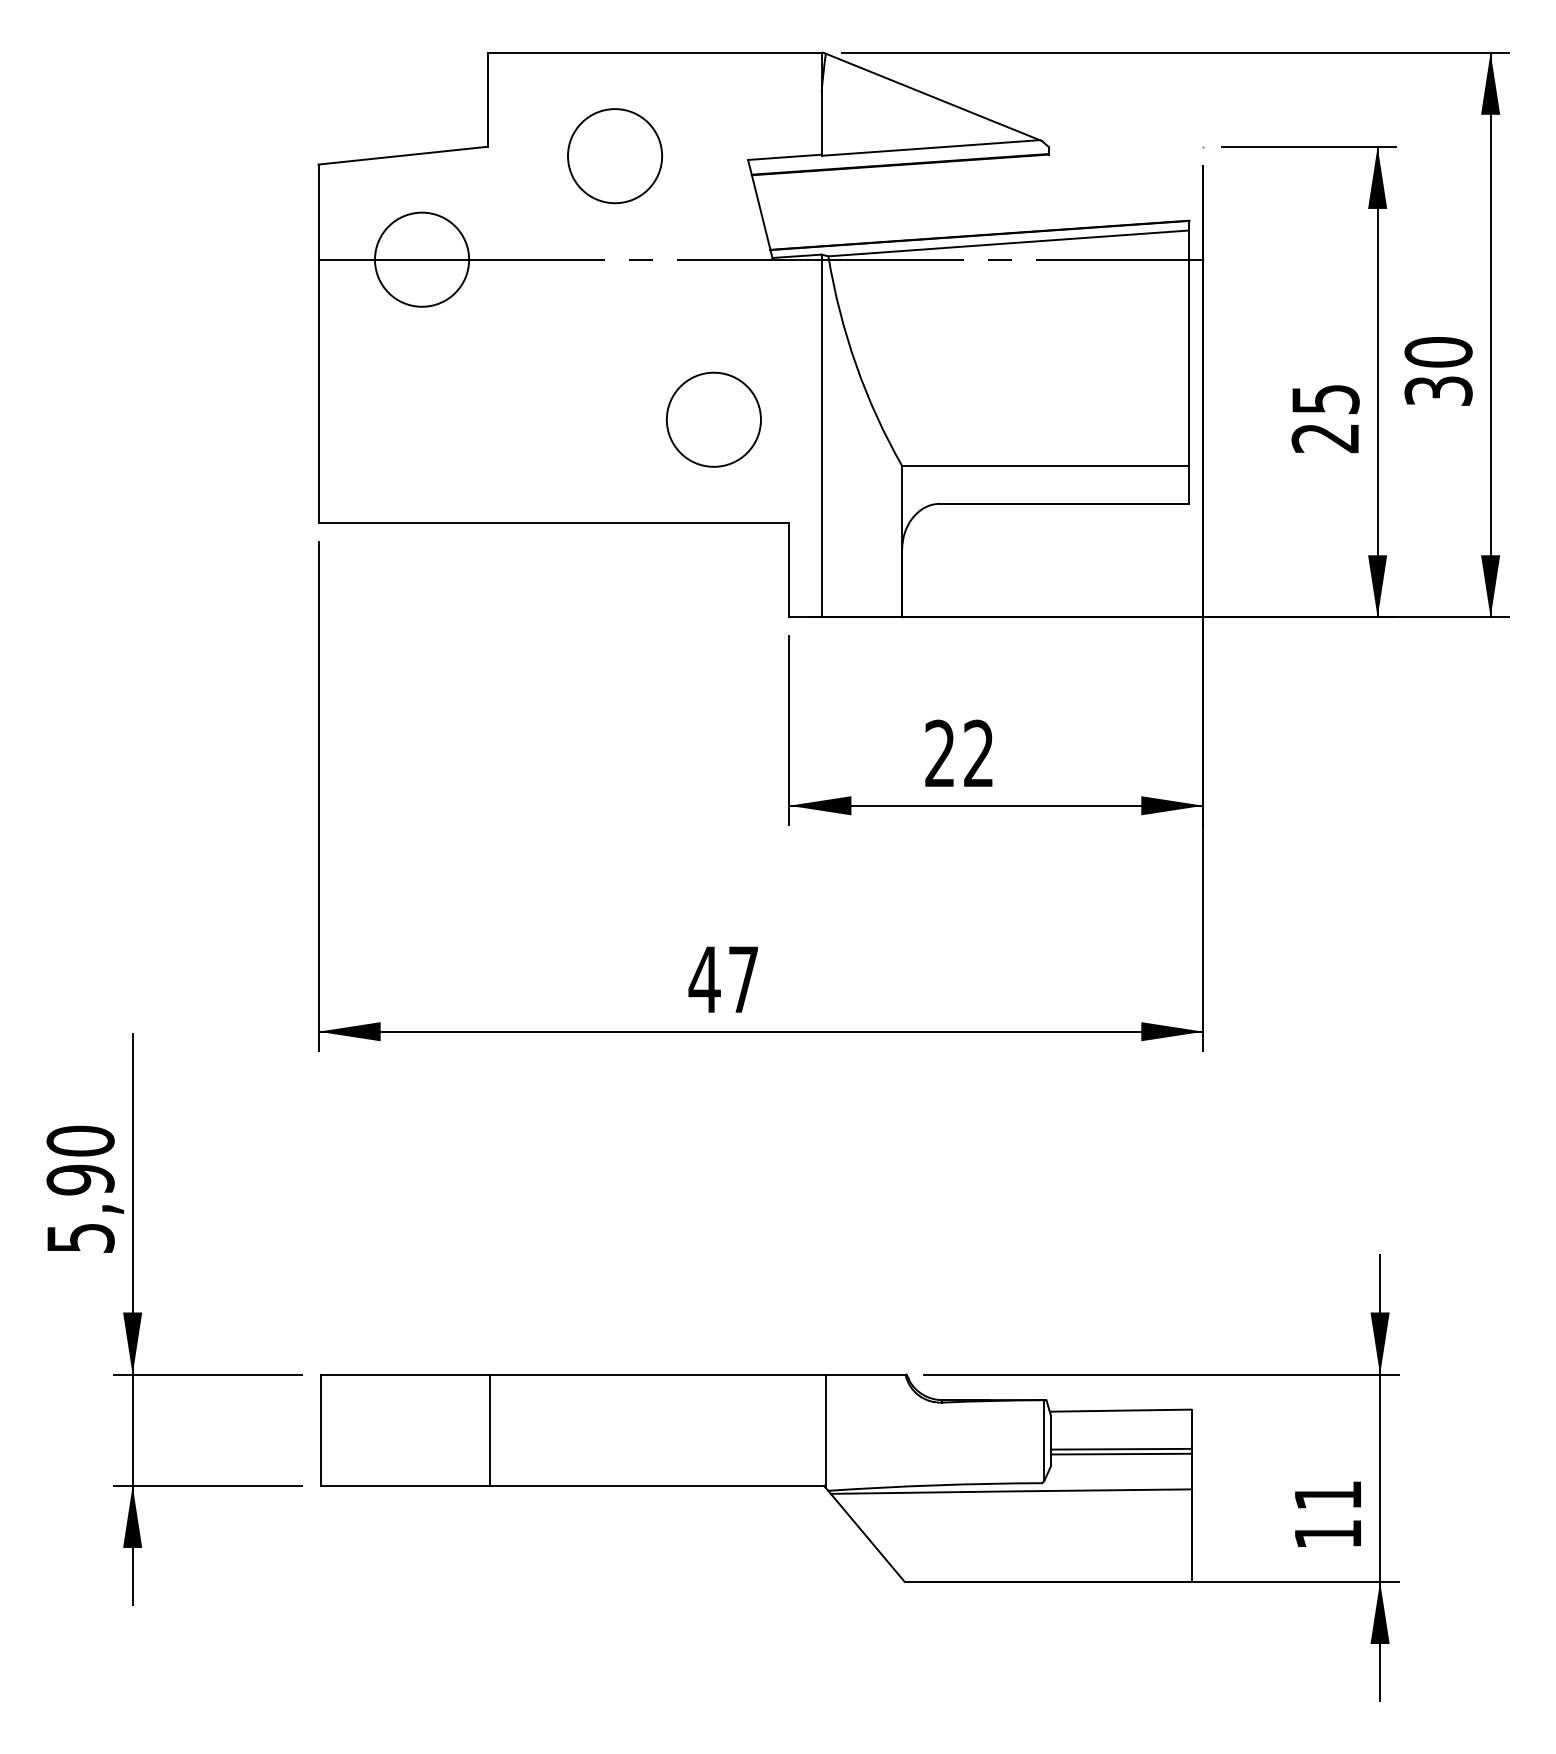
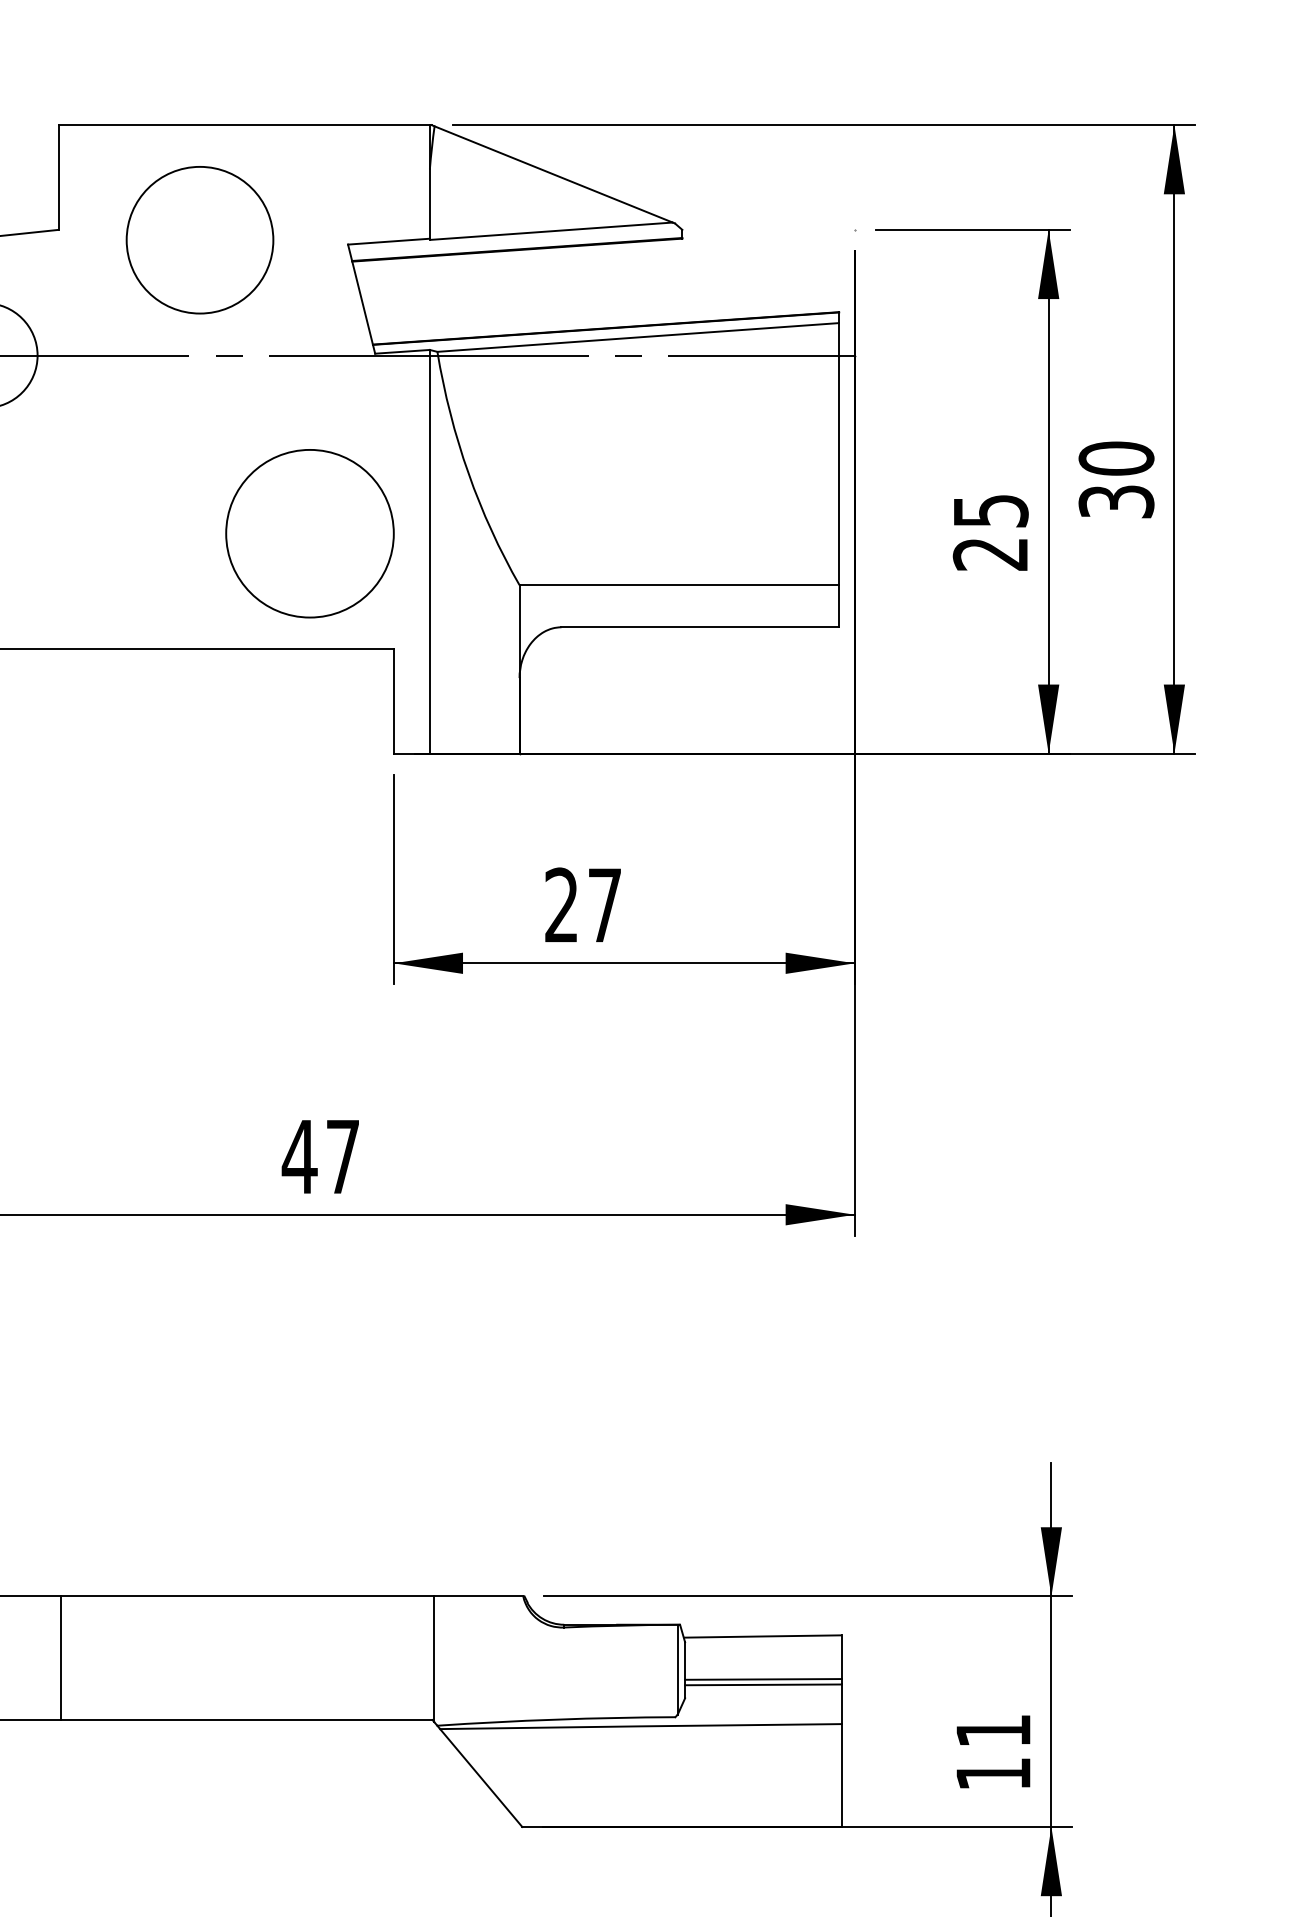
circle: (614, 156) -> (199, 240), size x1.4
circle: (713, 419) -> (309, 533), size x1.6
text: (978, 752) -> (604, 904), 22 -> 27

